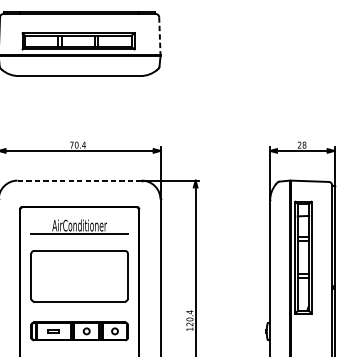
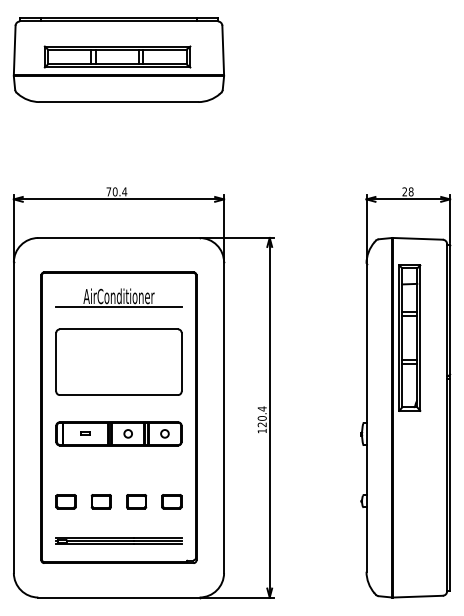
line: (160, 36) -> (223, 50), dashed -> solid
line: (79, 180) -> (118, 237), dashed -> solid
part: (53, 331) -> (85, 433), size x0.62

